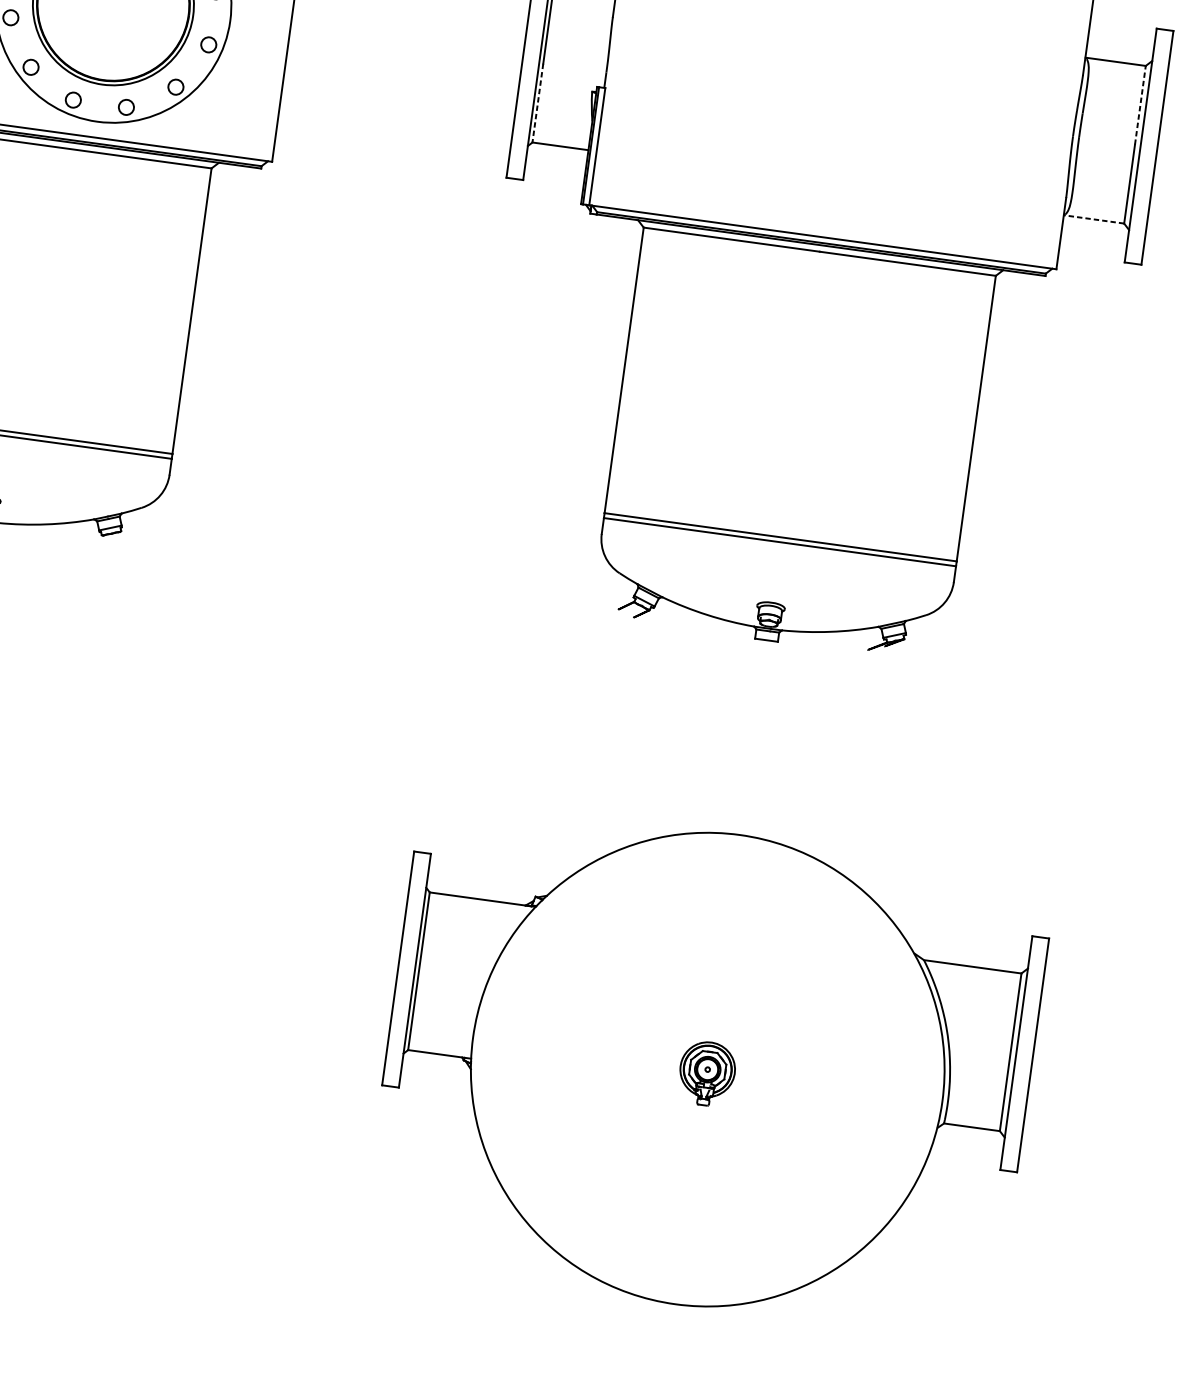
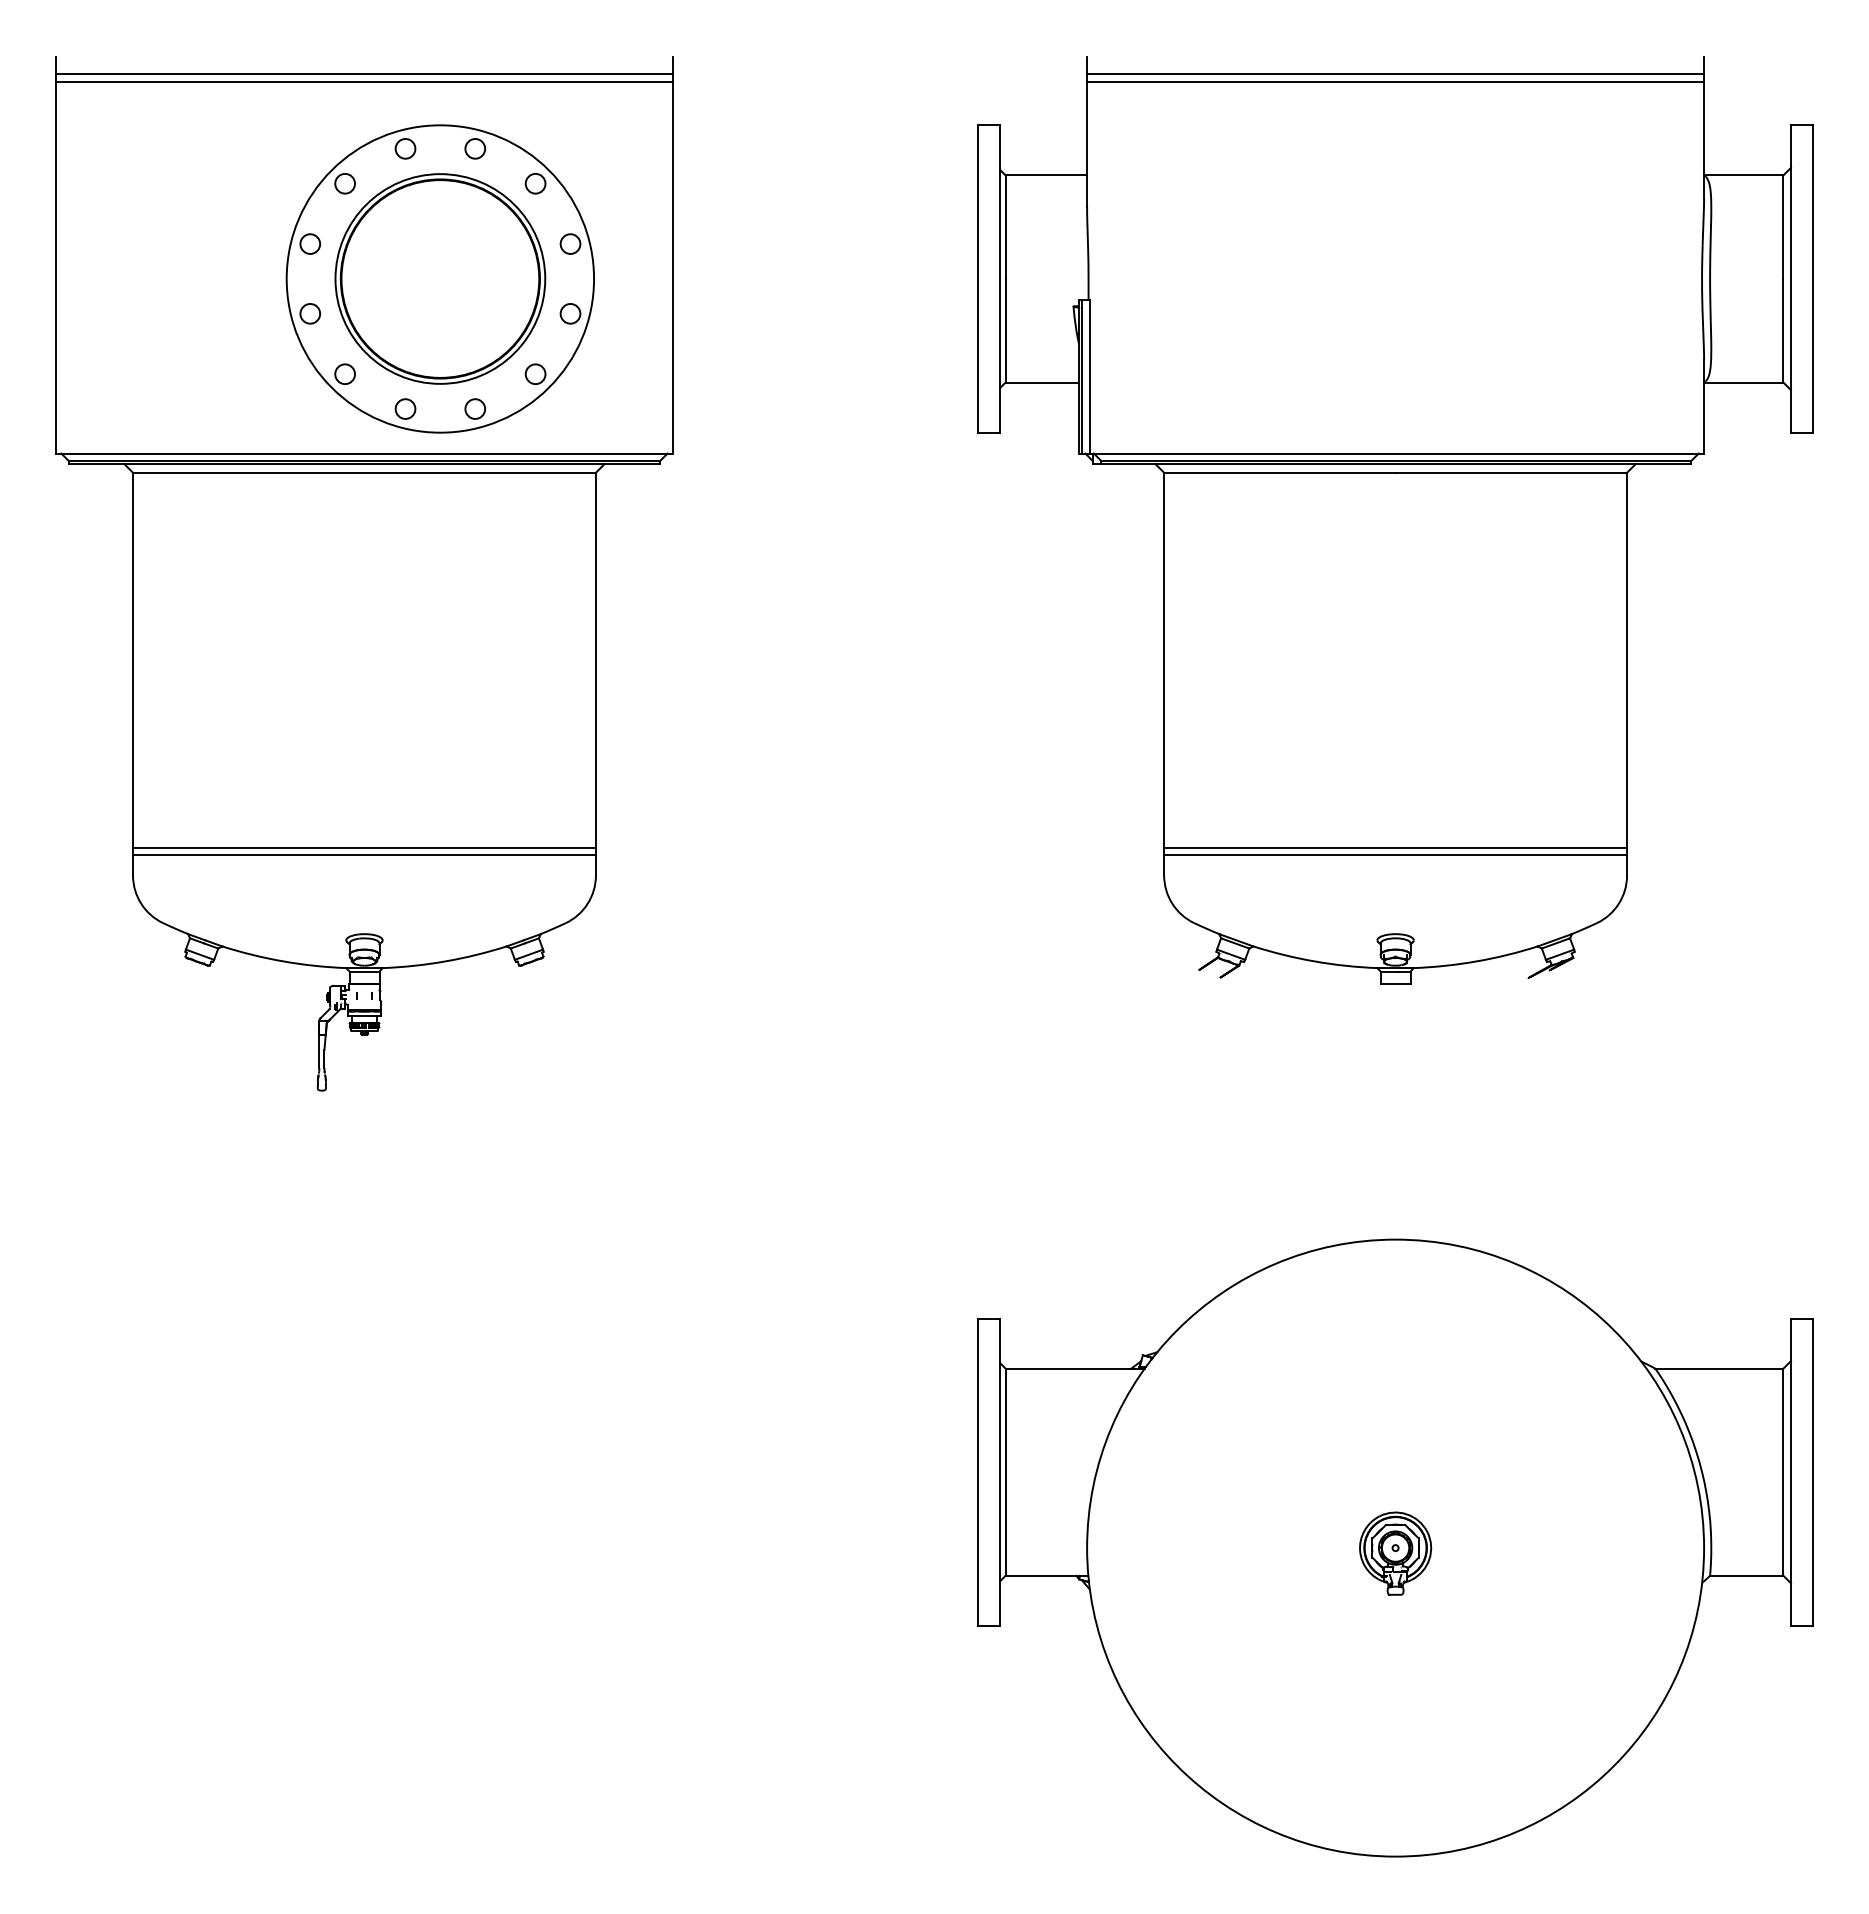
line: (537, 102) -> (1005, 330), dashed -> solid
line: (1140, 105) -> (1783, 227), dashed -> solid
line: (1093, 219) -> (1743, 382), dashed -> solid

